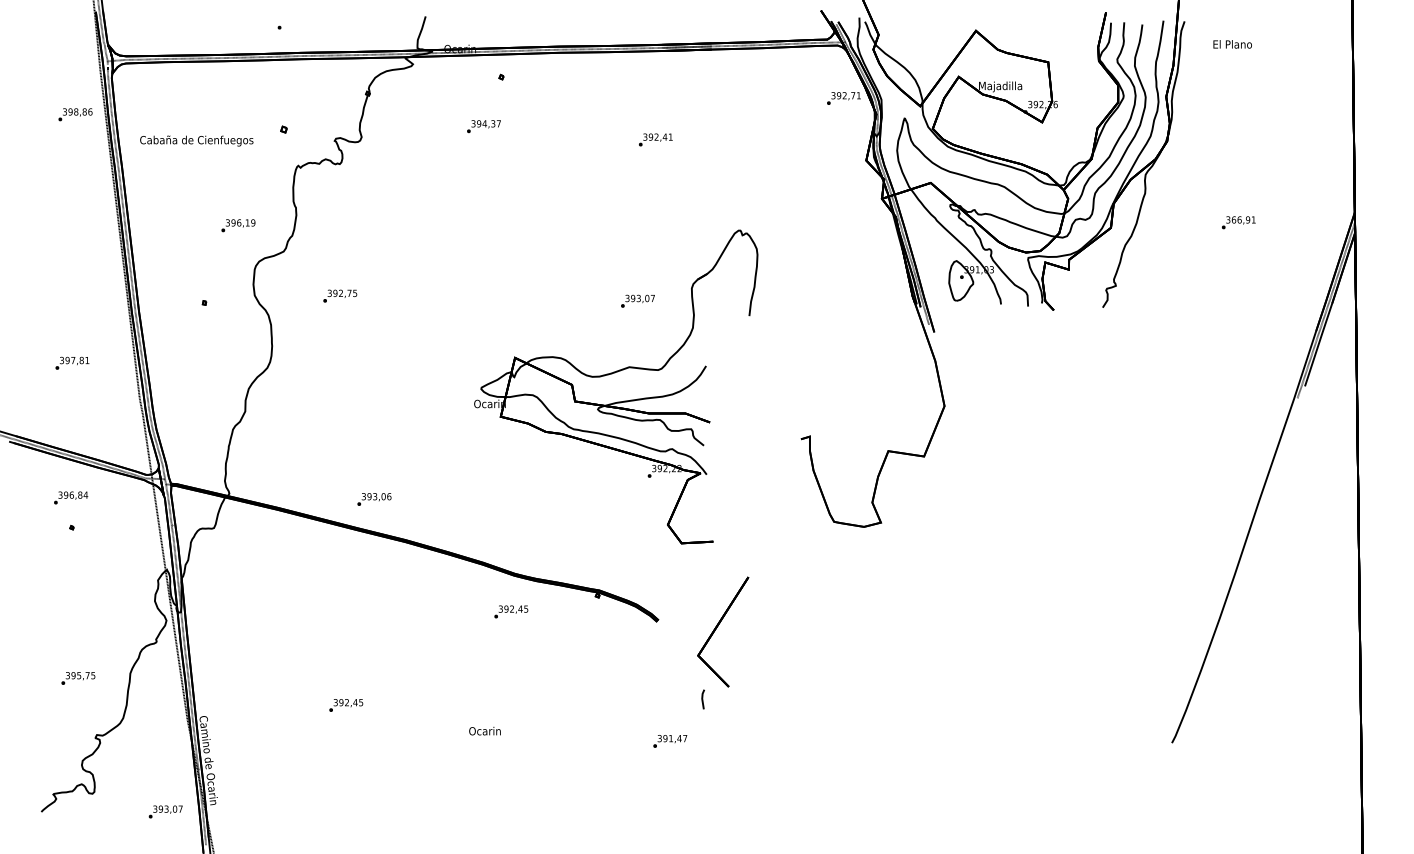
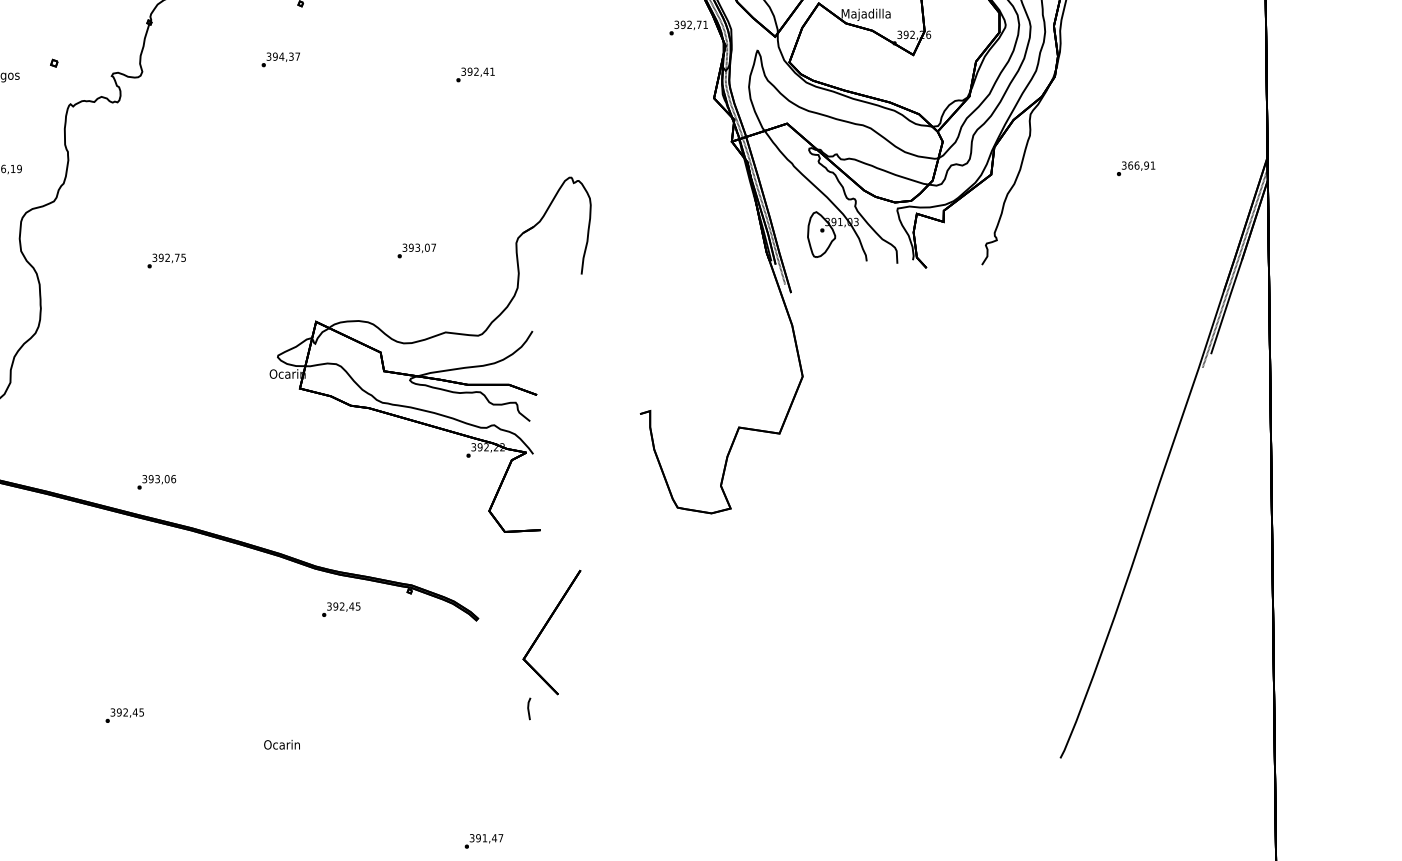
text: (340, 295) -> (167, 260), moved
text: (637, 300) -> (416, 250), moved
text: (511, 611) -> (341, 609), moved
text: (670, 741) -> (484, 841), moved

